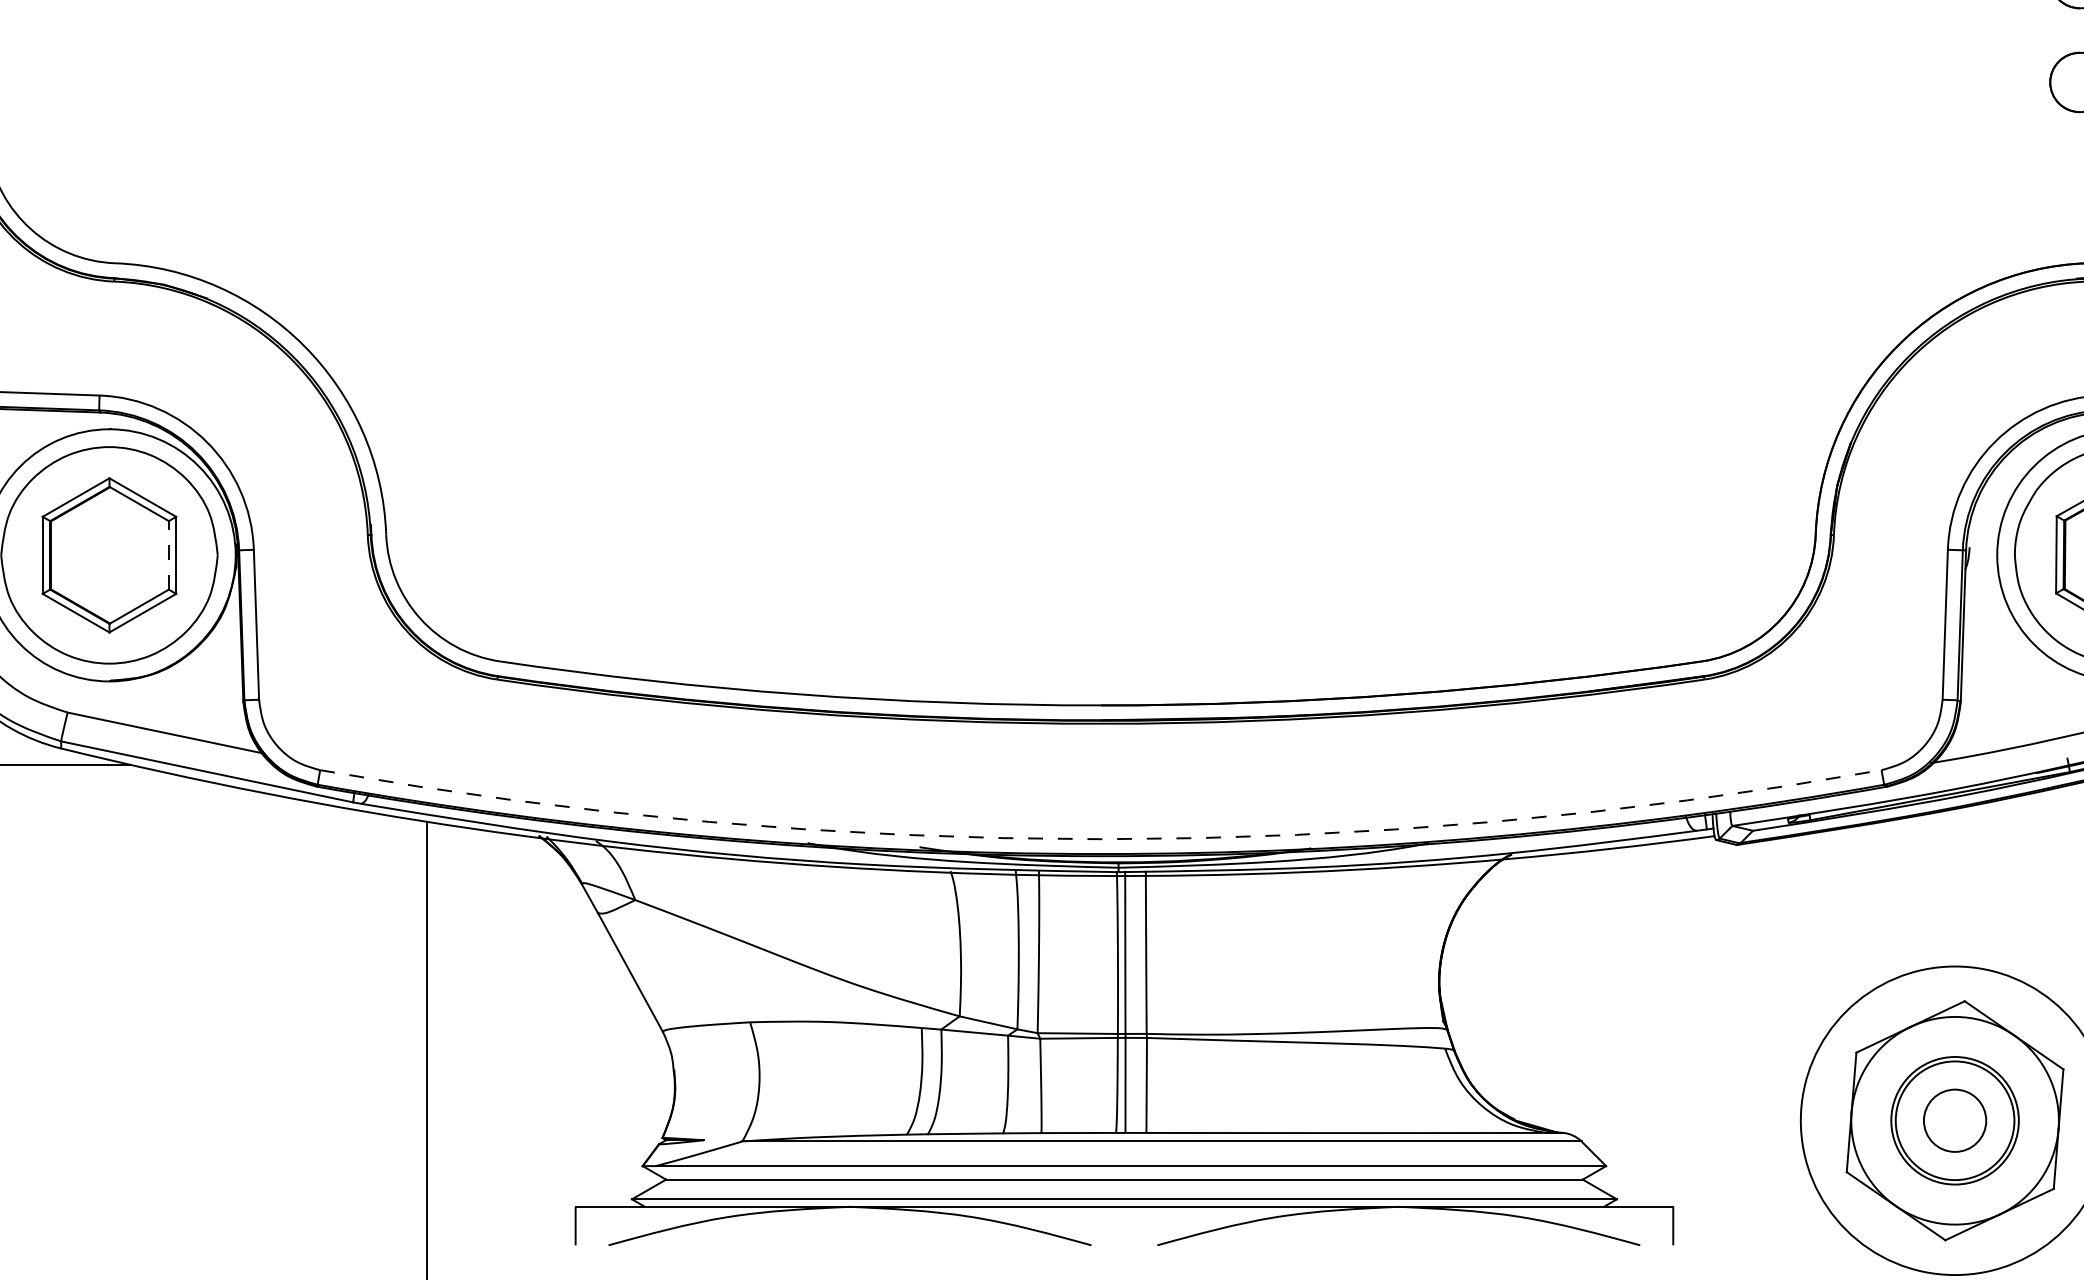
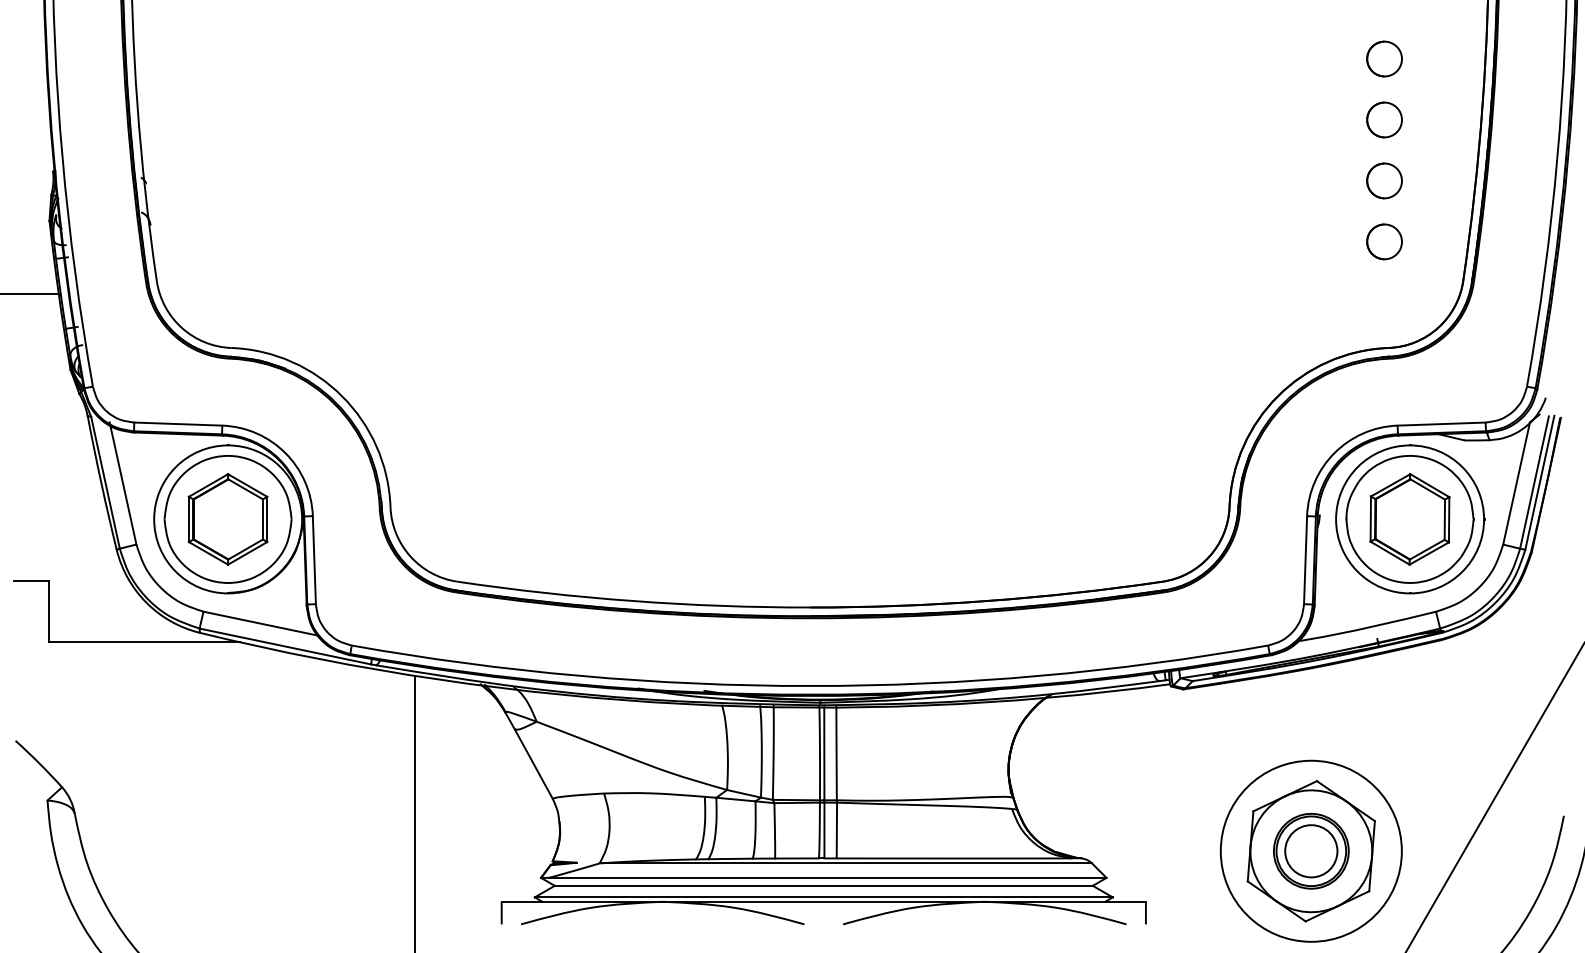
line: (168, 553) -> (262, 518), dashed -> solid
arc: (1100, 840) -> (809, 686), dashed -> solid
circle: (1955, 1121) -> (1311, 851), size x1.43

